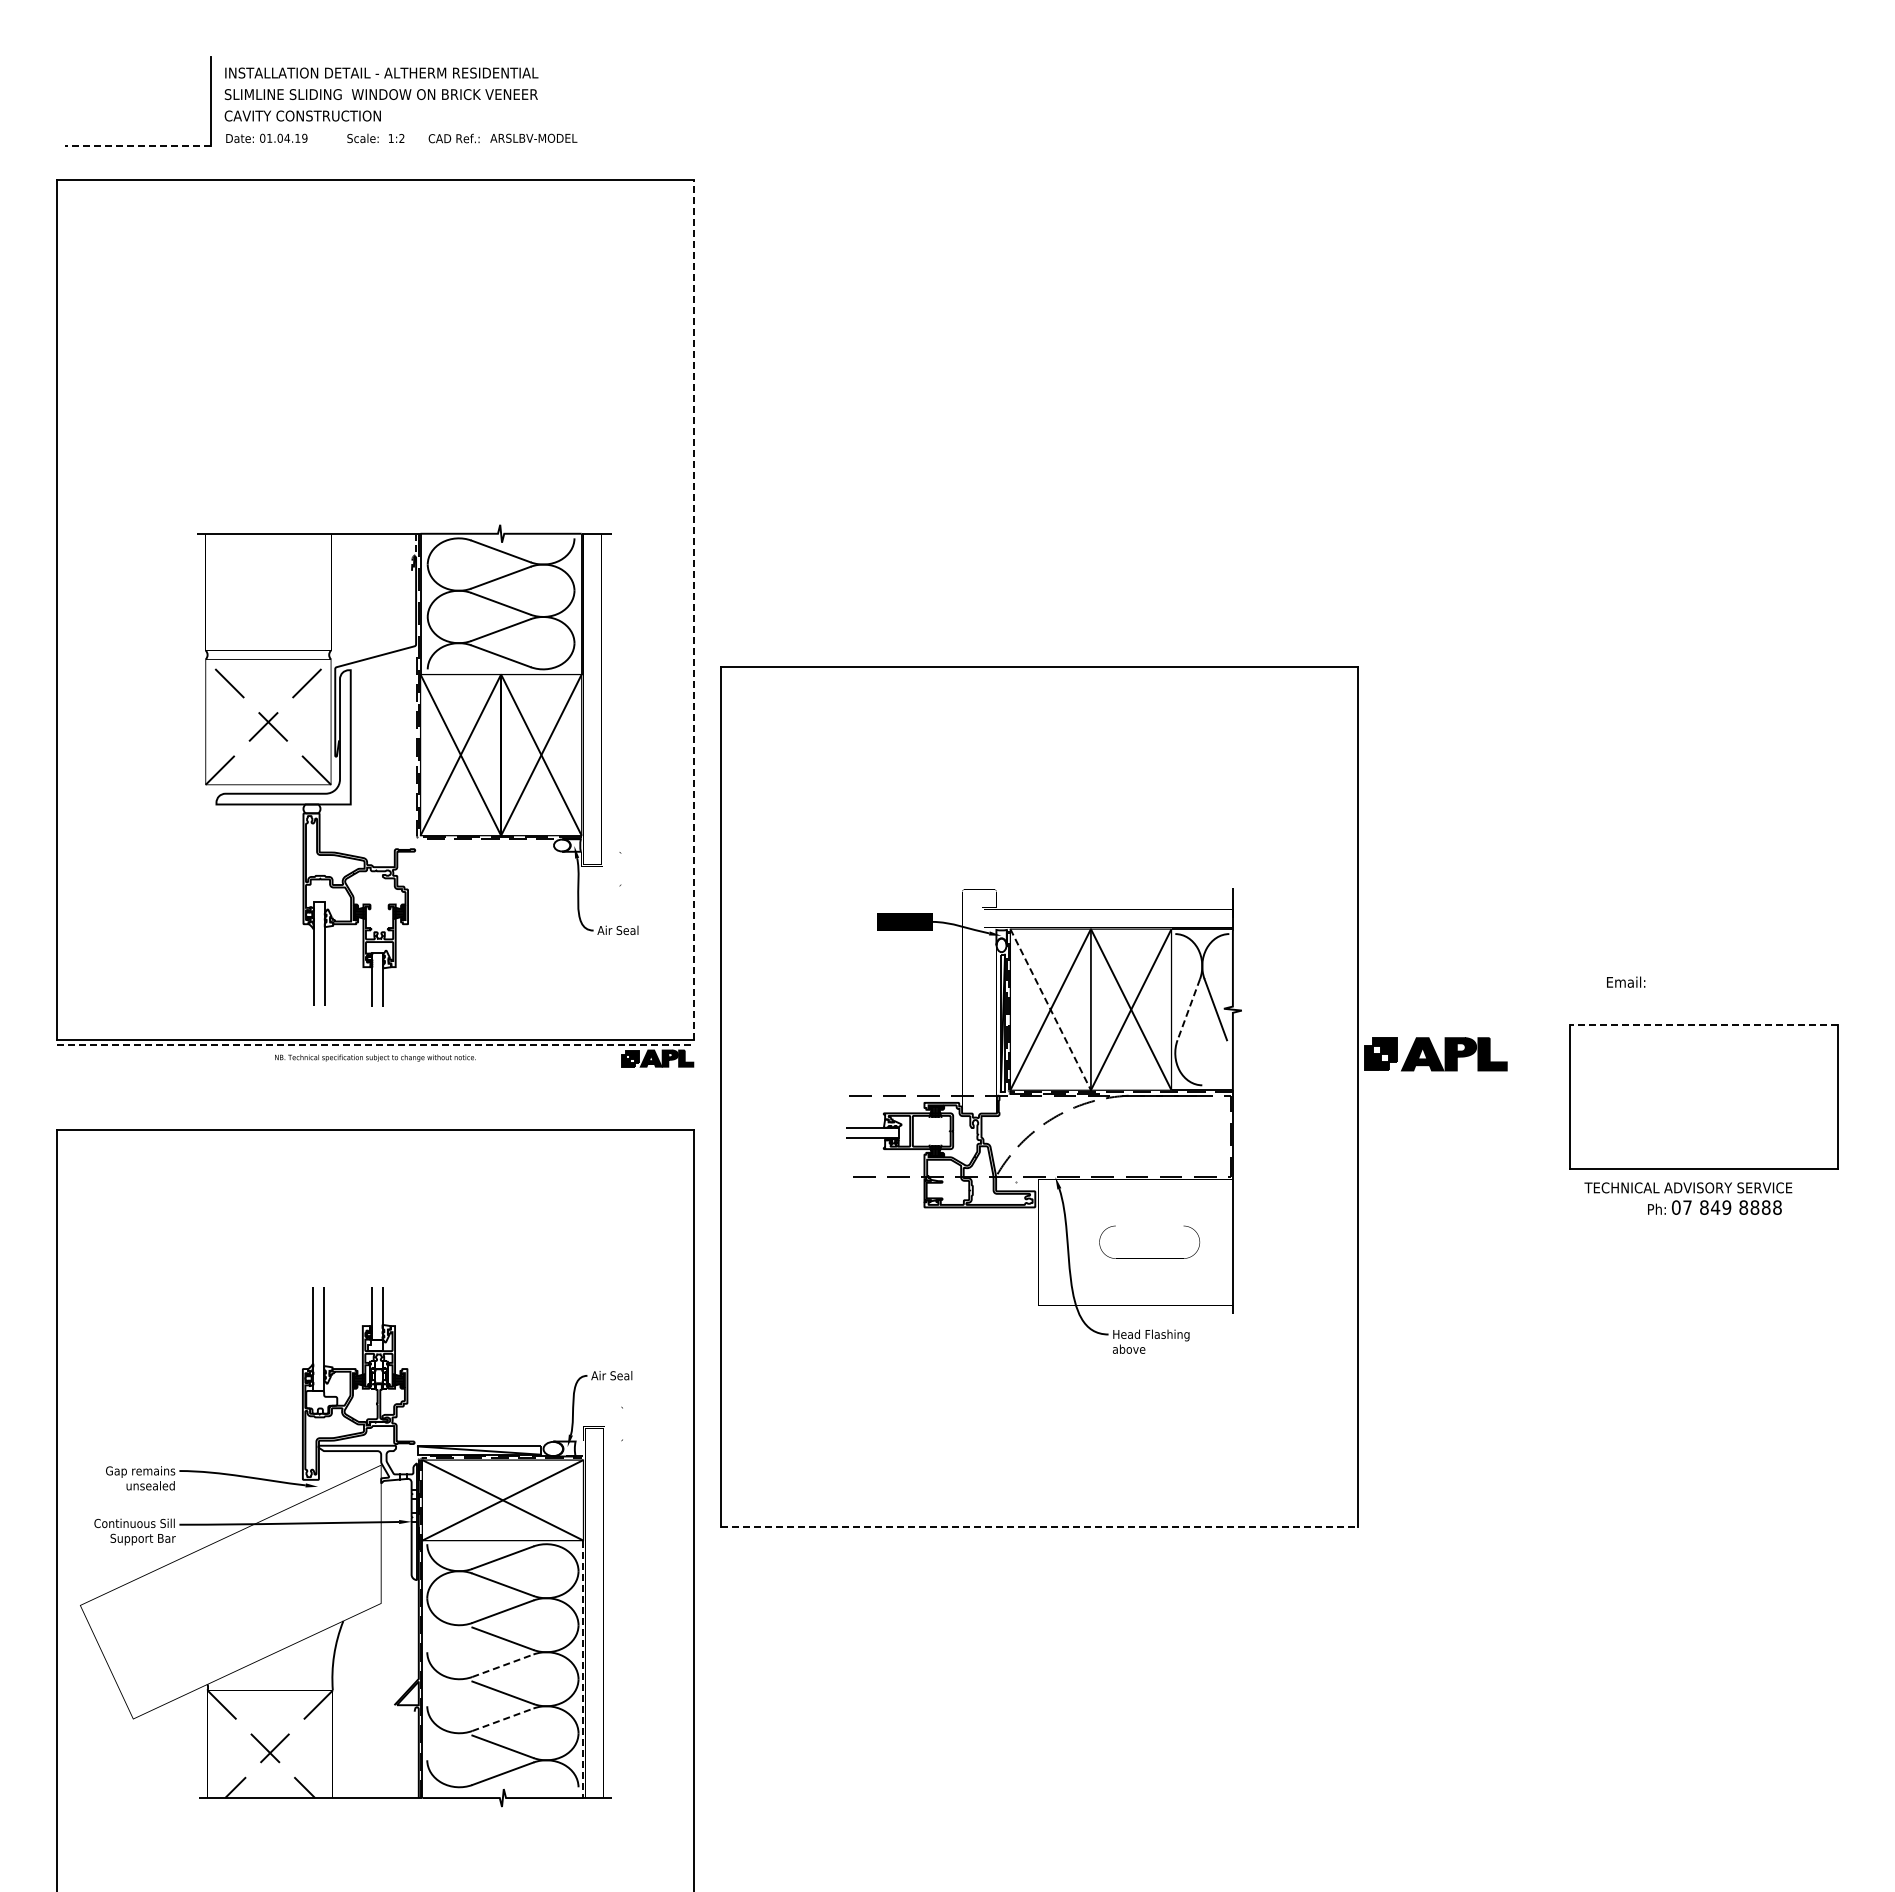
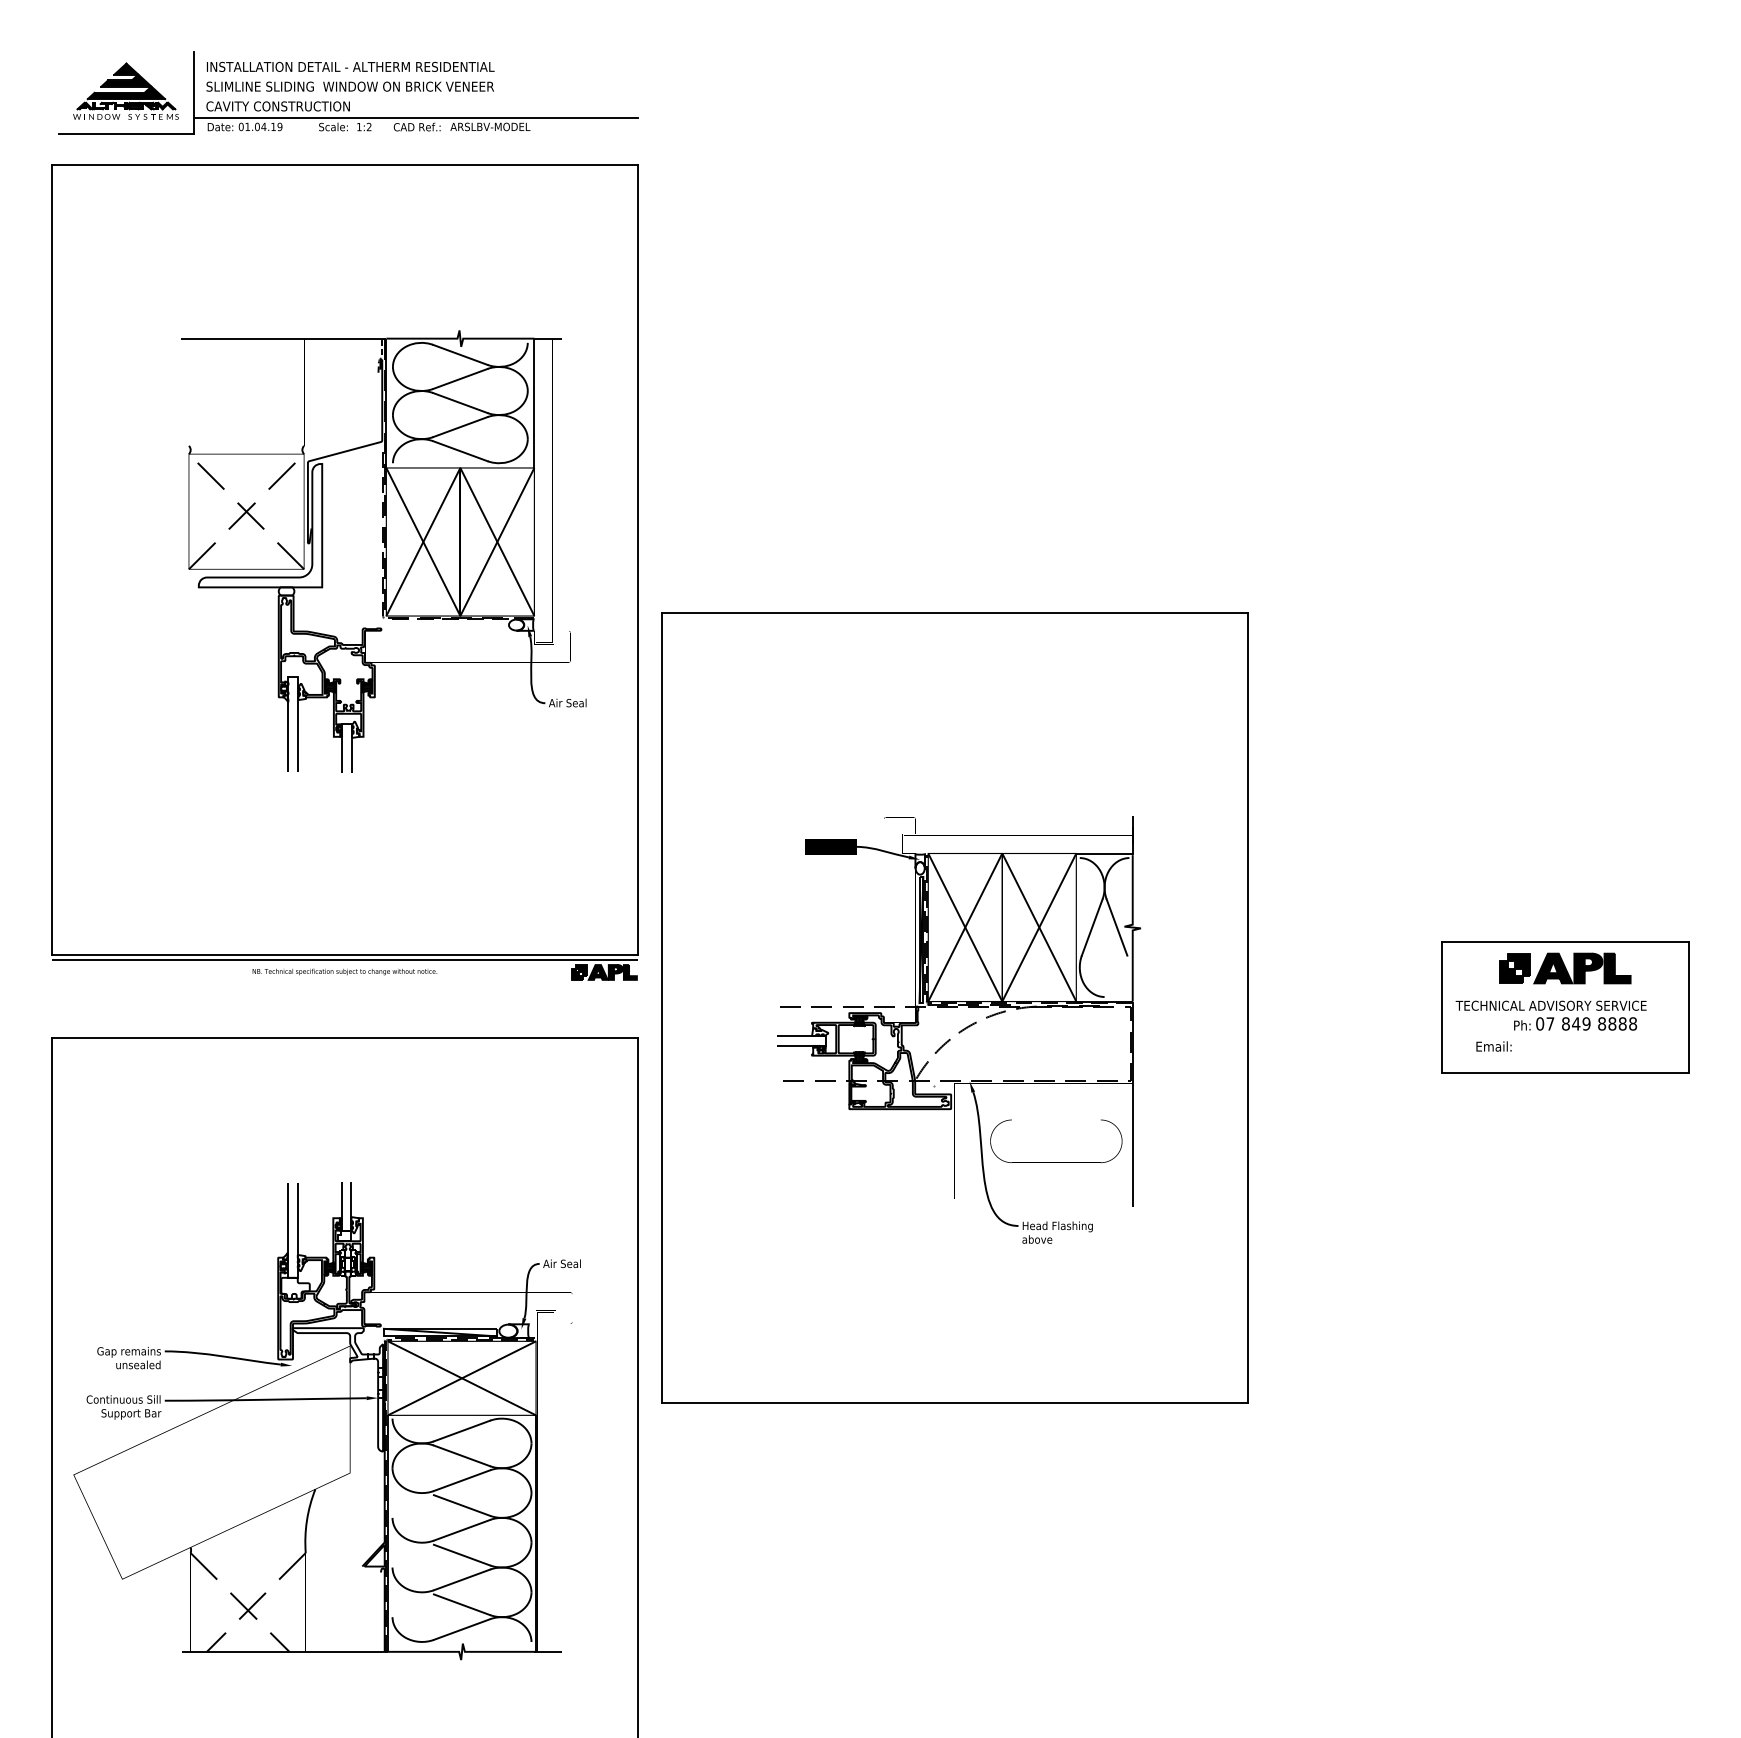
part: (136, 99) -> (125, 91), added
line: (452, 128) -> (415, 117), added
line: (137, 146) -> (126, 134), dashed -> solid
line: (694, 609) -> (638, 559), dashed -> solid
part: (417, 765) -> (383, 551), moved
text: (1626, 981) -> (1494, 1045), moved
line: (1188, 1009) -> (1091, 927), dashed -> solid
line: (1050, 1010) -> (965, 928), dashed -> solid
line: (1703, 1025) -> (1565, 942), dashed -> solid
line: (375, 1045) -> (344, 960), dashed -> solid
part: (1435, 1054) -> (1565, 968), moved
text: (1688, 1198) -> (1551, 1015), moved
part: (1149, 1241) -> (1056, 1140), size x1.43
line: (1039, 1526) -> (955, 1402), dashed -> solid
line: (502, 1665) -> (461, 1530), dashed -> solid
line: (583, 1669) -> (536, 1533), dashed -> solid
line: (502, 1719) -> (461, 1579), dashed -> solid

